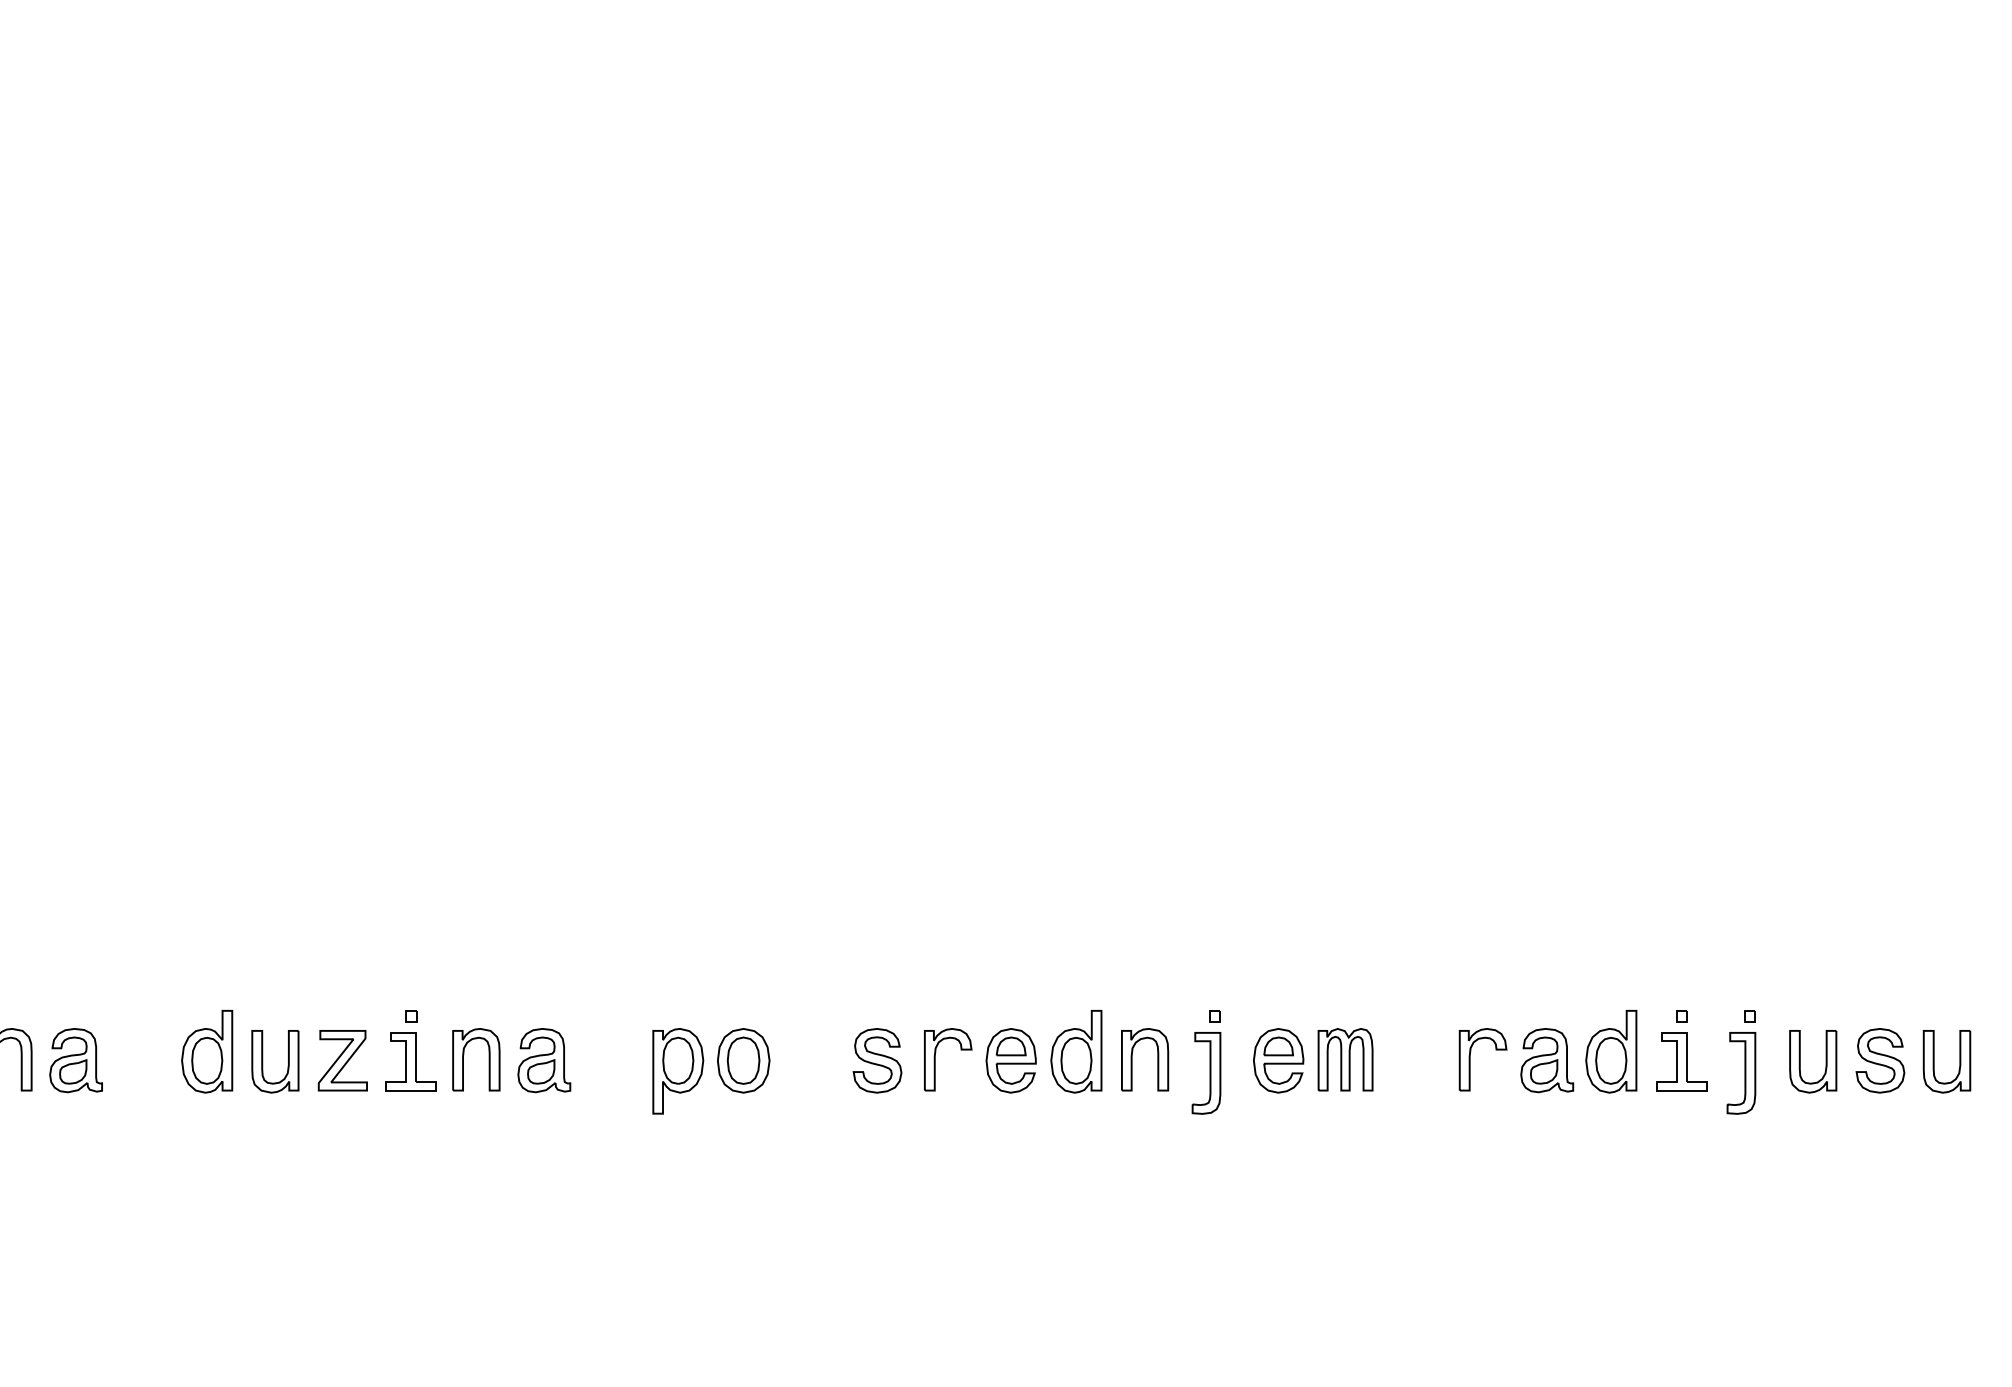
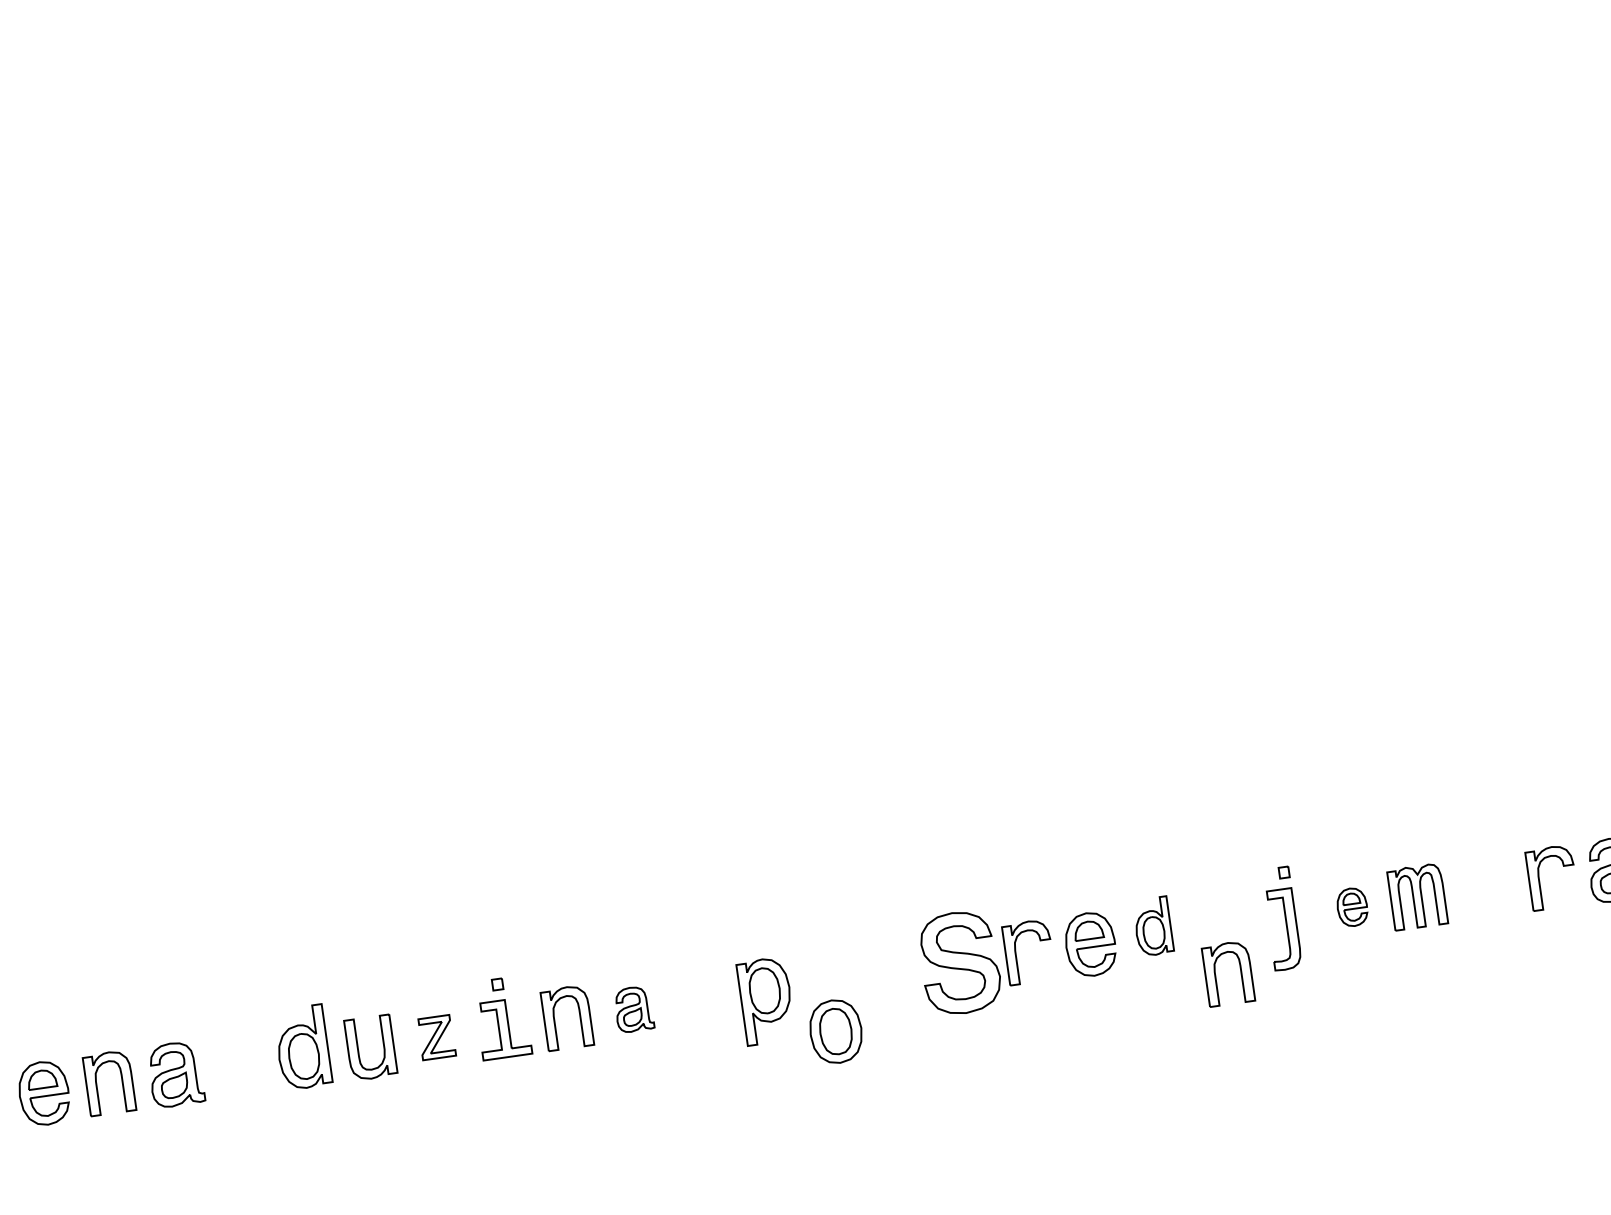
part: (1076, 1051) -> (1153, 926), size x0.7
part: (1157, 1059) -> (1240, 971), moved
part: (342, 1060) -> (436, 1037), size x0.7
part: (544, 1060) -> (634, 1009), size x0.7
part: (743, 1060) -> (835, 1031), moved
part: (877, 1060) -> (959, 962), size x1.6
part: (1278, 1060) -> (1352, 906), size x0.6

